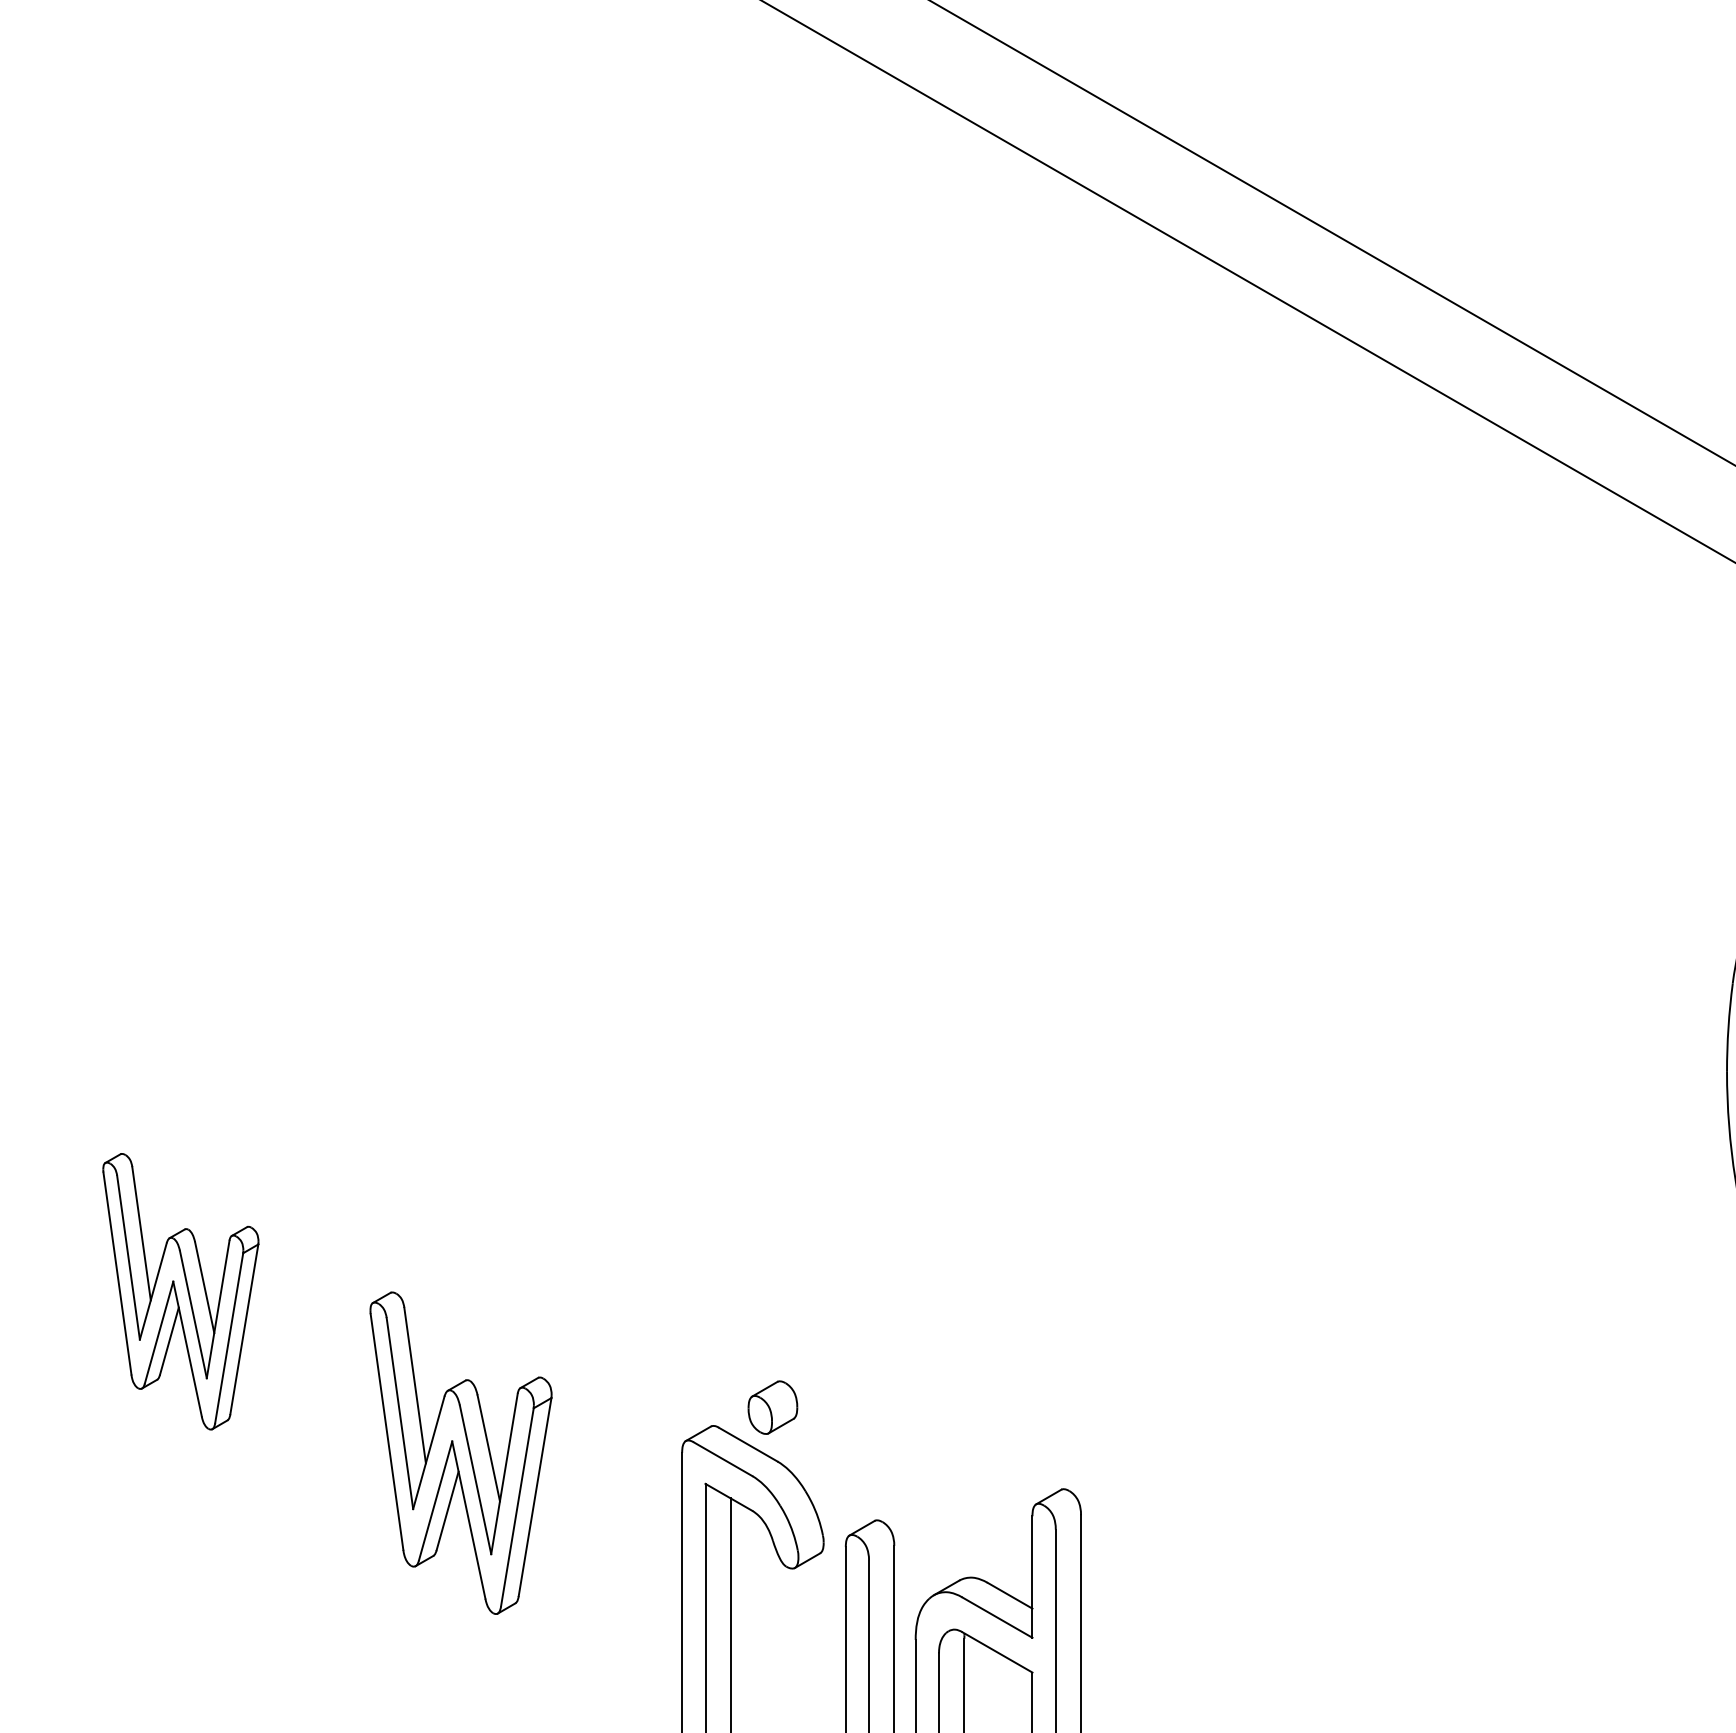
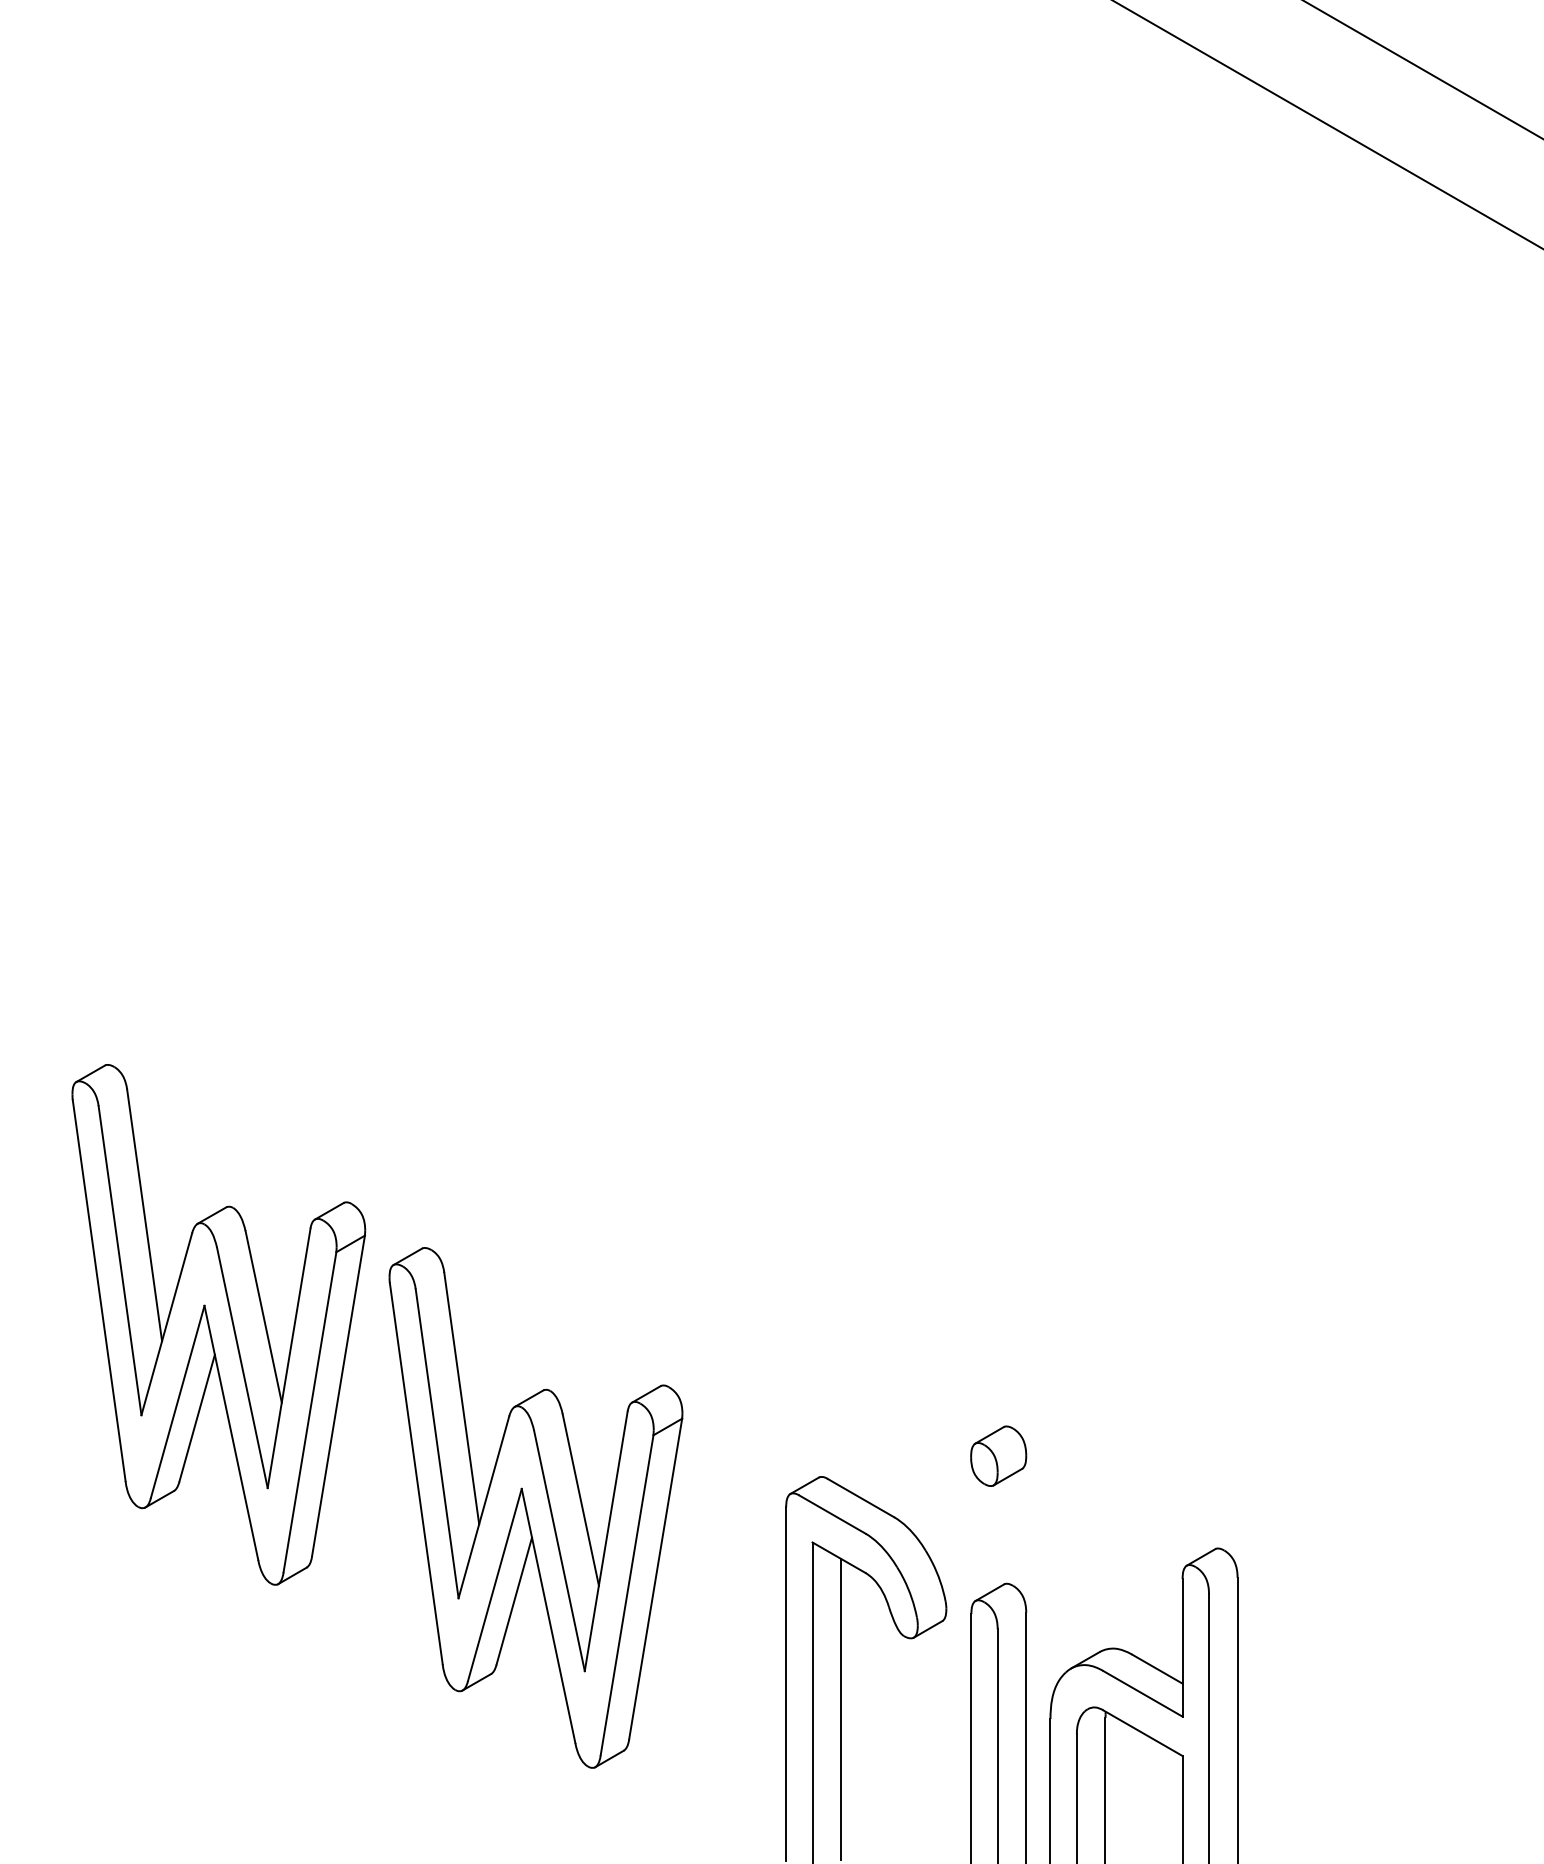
part: (180, 1291) -> (218, 1324), size x1.67
part: (772, 1407) -> (998, 1456), moved
part: (460, 1452) -> (535, 1506), size x1.43

